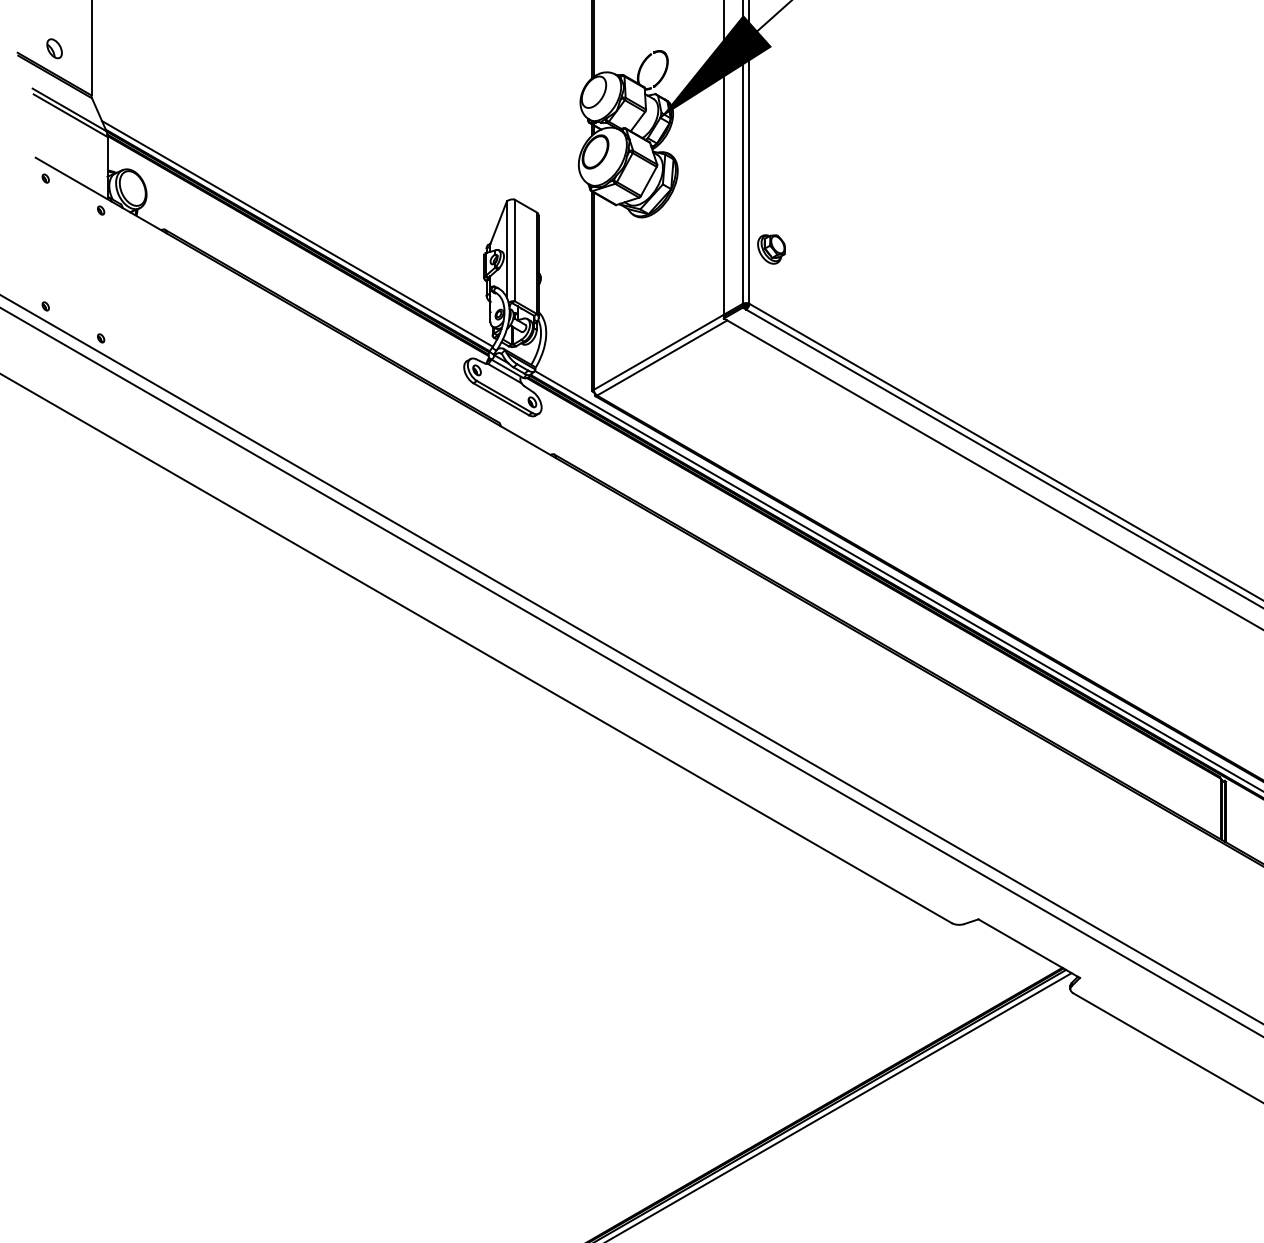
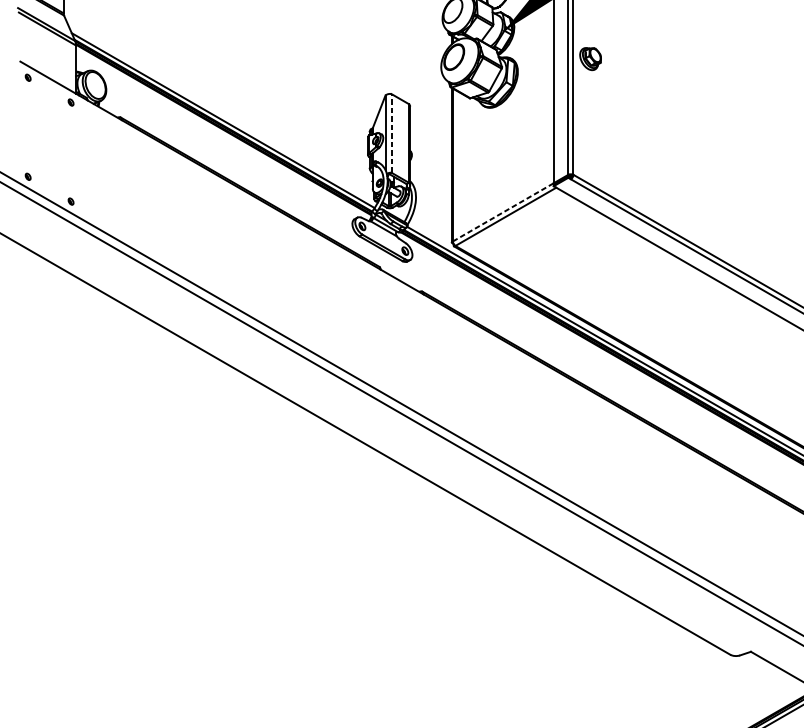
part: (771, 249) -> (590, 59), moved
line: (514, 250) -> (391, 133), solid -> dashed
line: (659, 352) -> (503, 212), solid -> dashed

